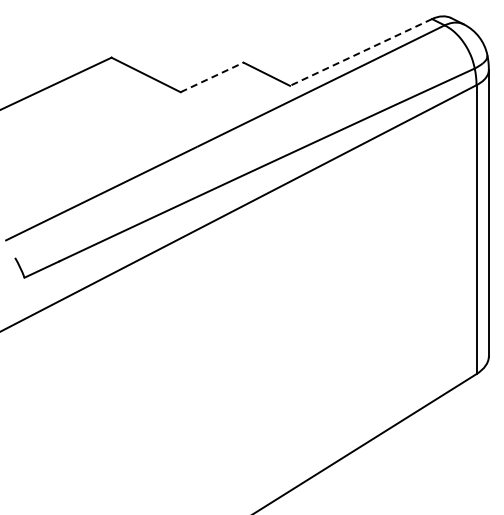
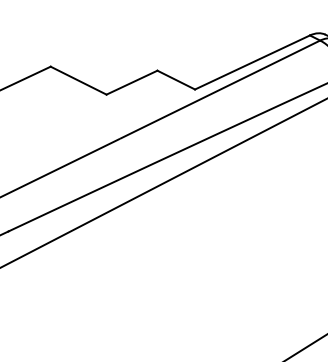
line: (360, 52) -> (252, 62), dashed -> solid
line: (212, 77) -> (132, 82), dashed -> solid

